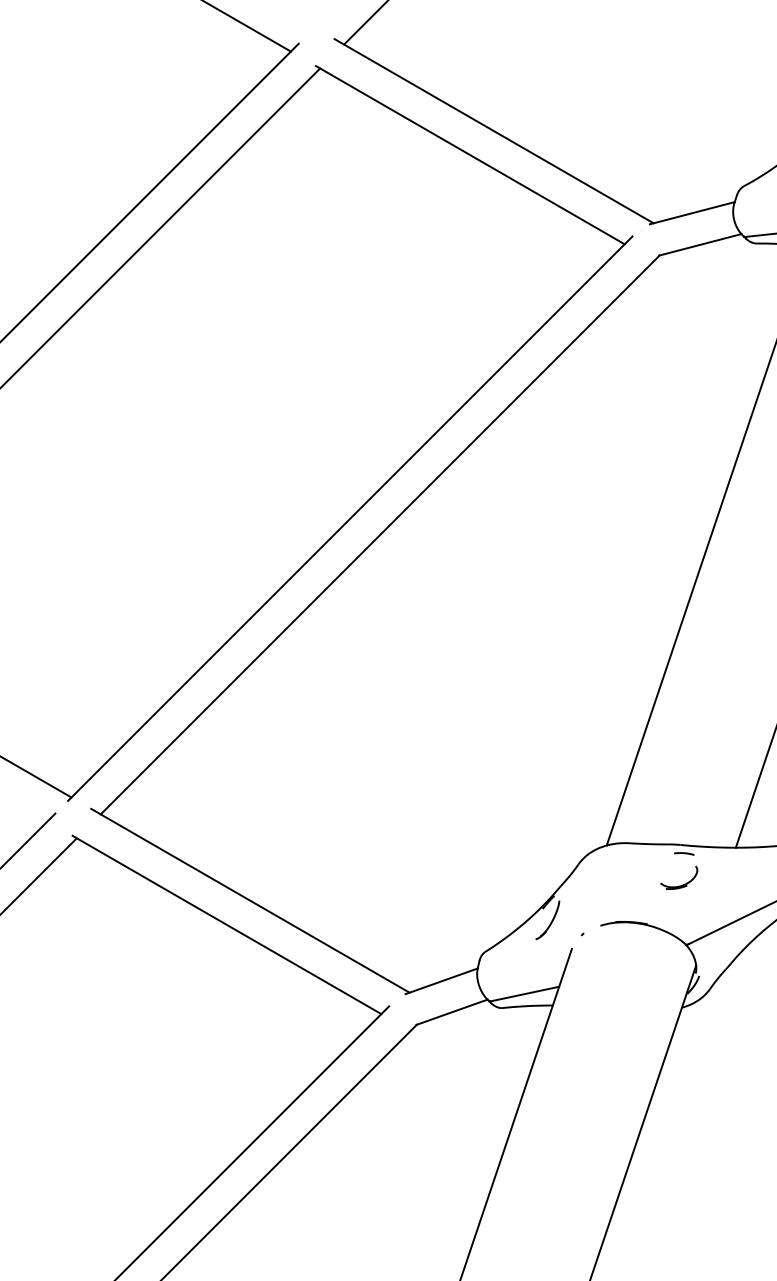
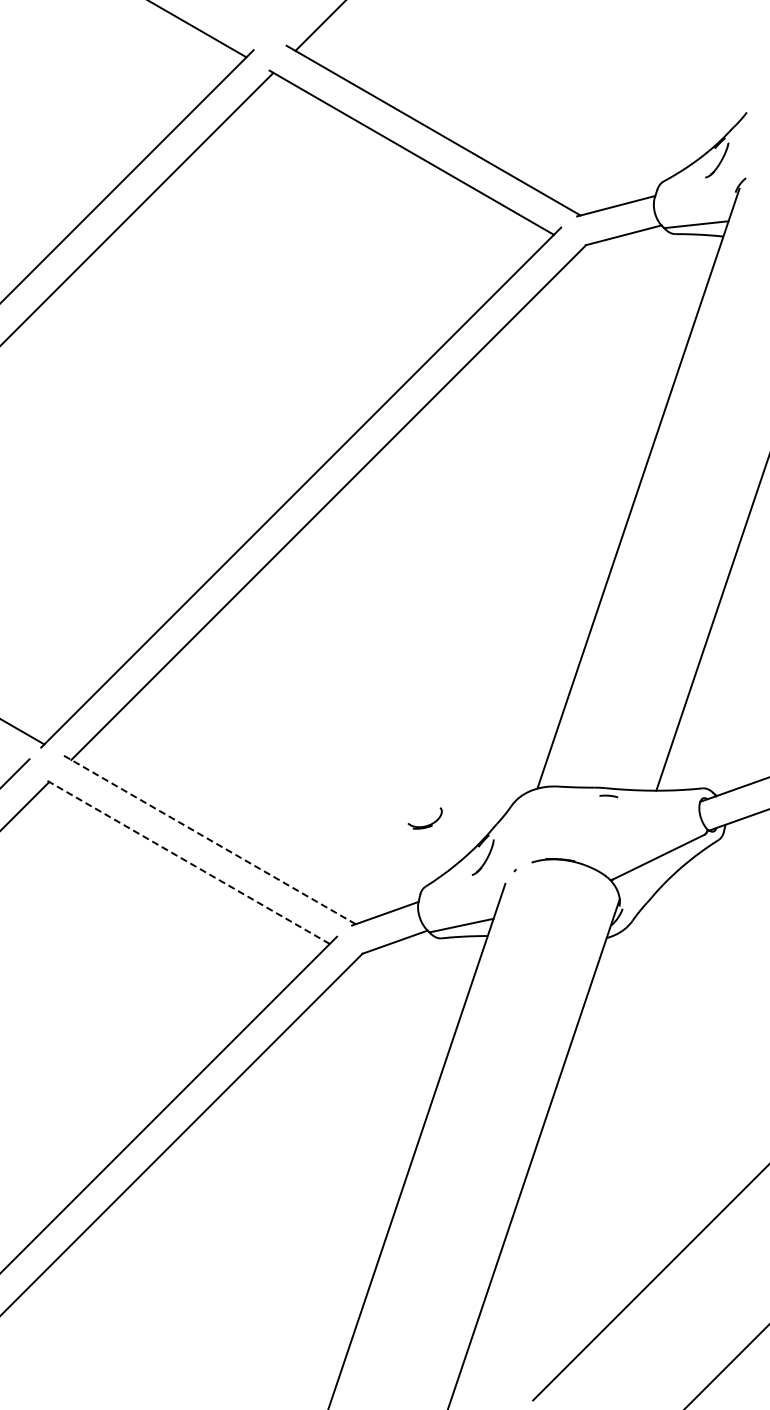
part: (678, 885) -> (424, 825), moved
line: (249, 900) -> (208, 839), solid -> dashed
line: (226, 924) -> (187, 861), solid -> dashed

